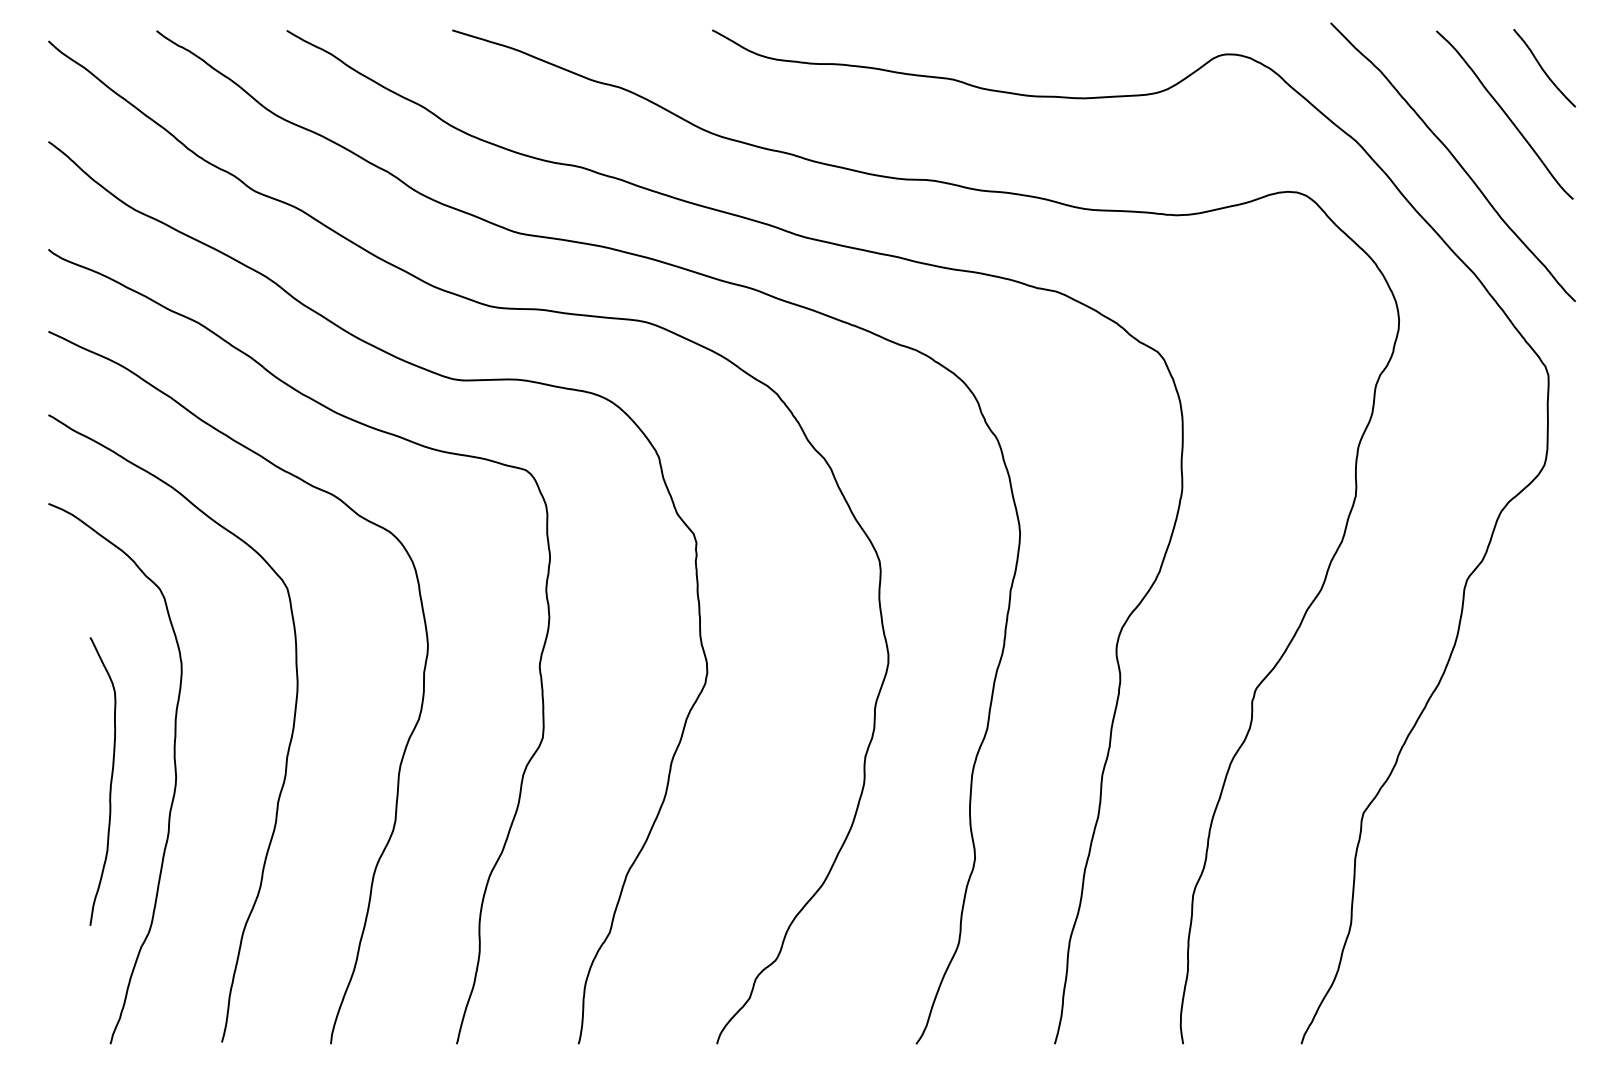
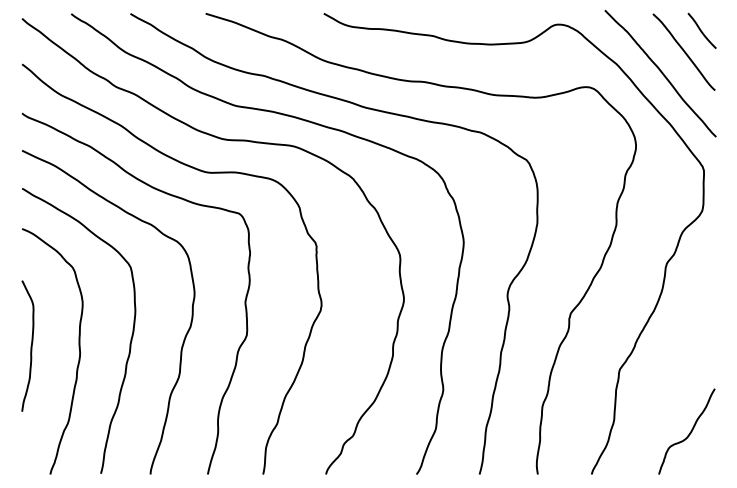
curve: (108, 780) -> (30, 345), moved
curve: (1516, 951) -> (689, 432), added

